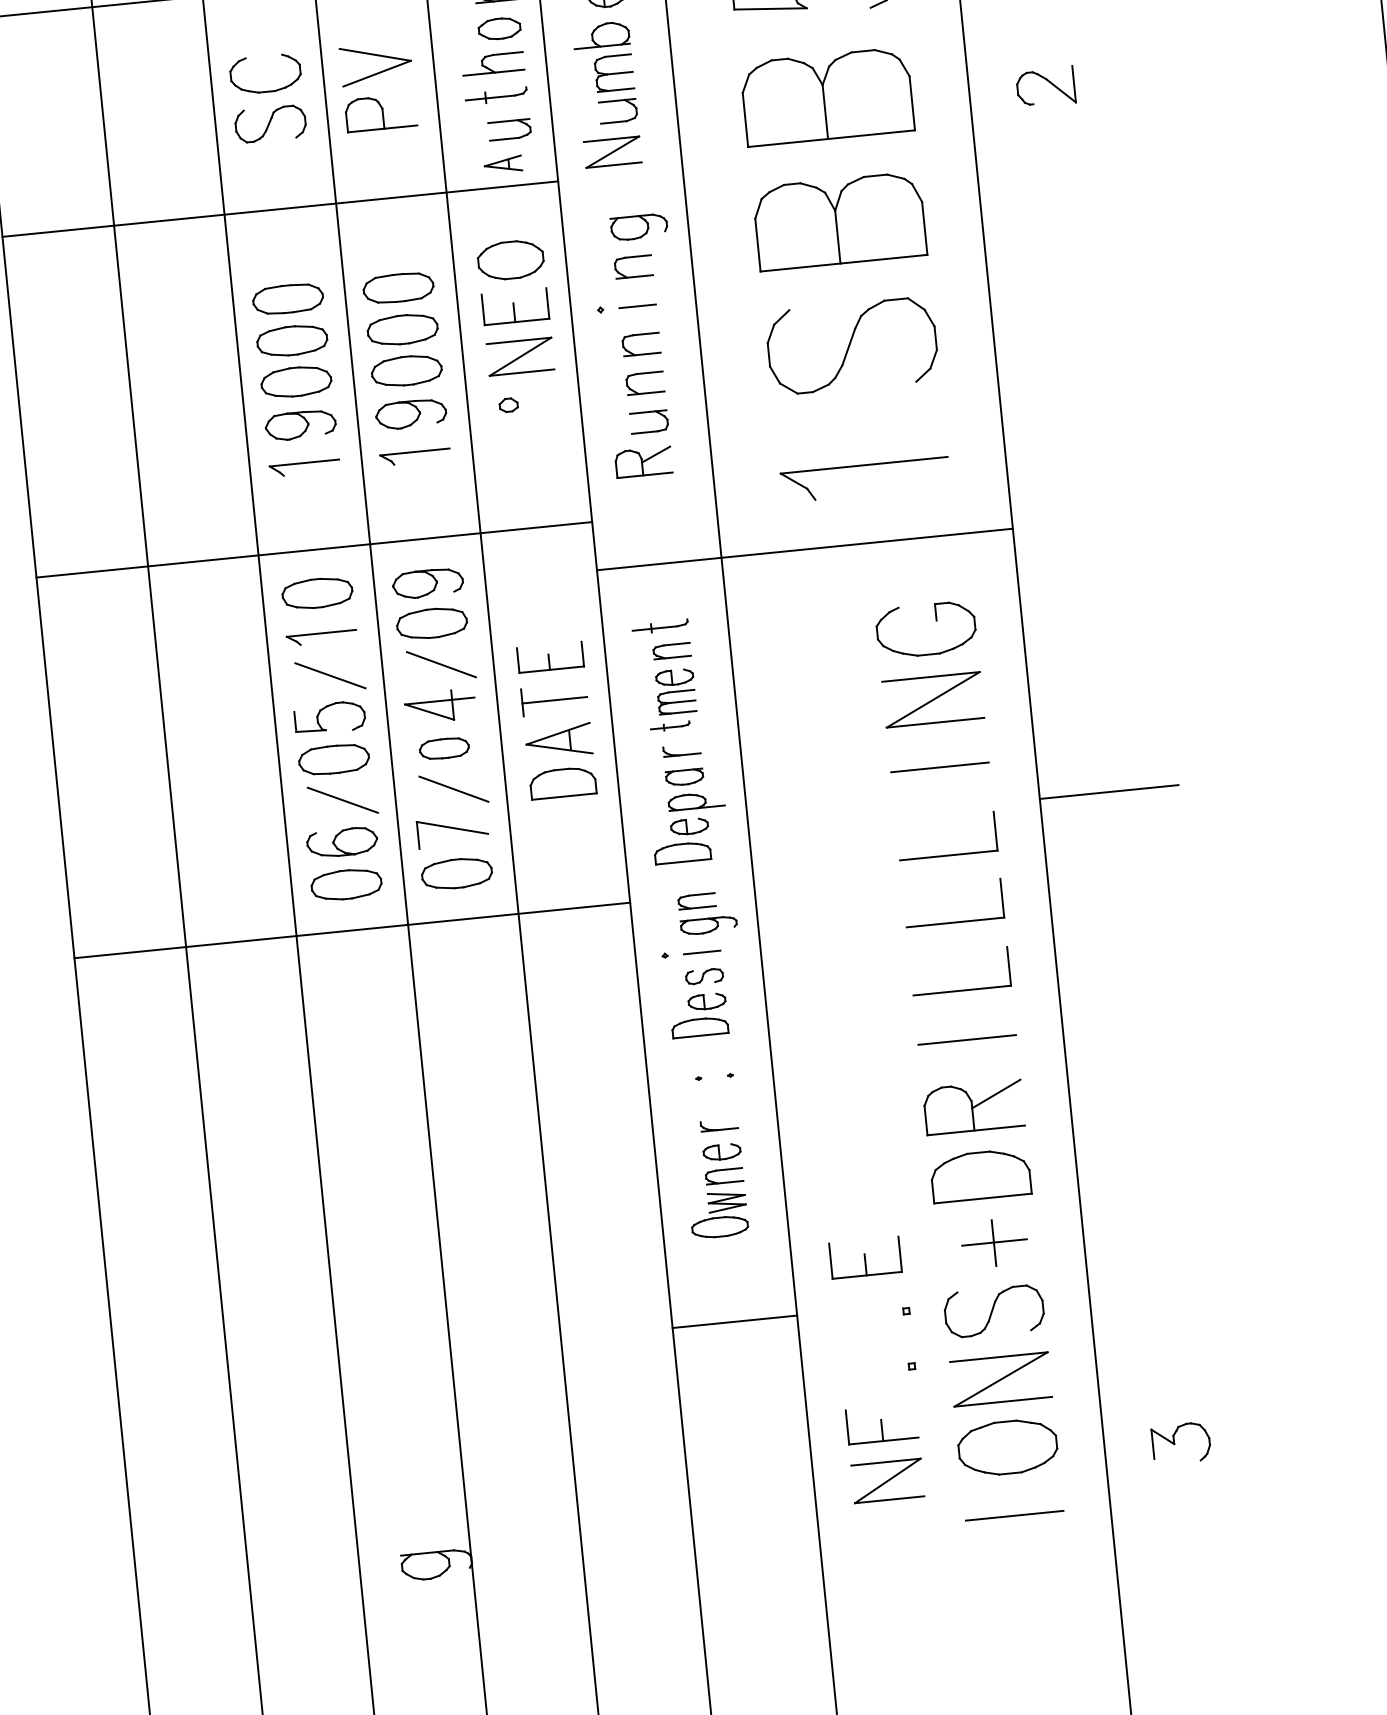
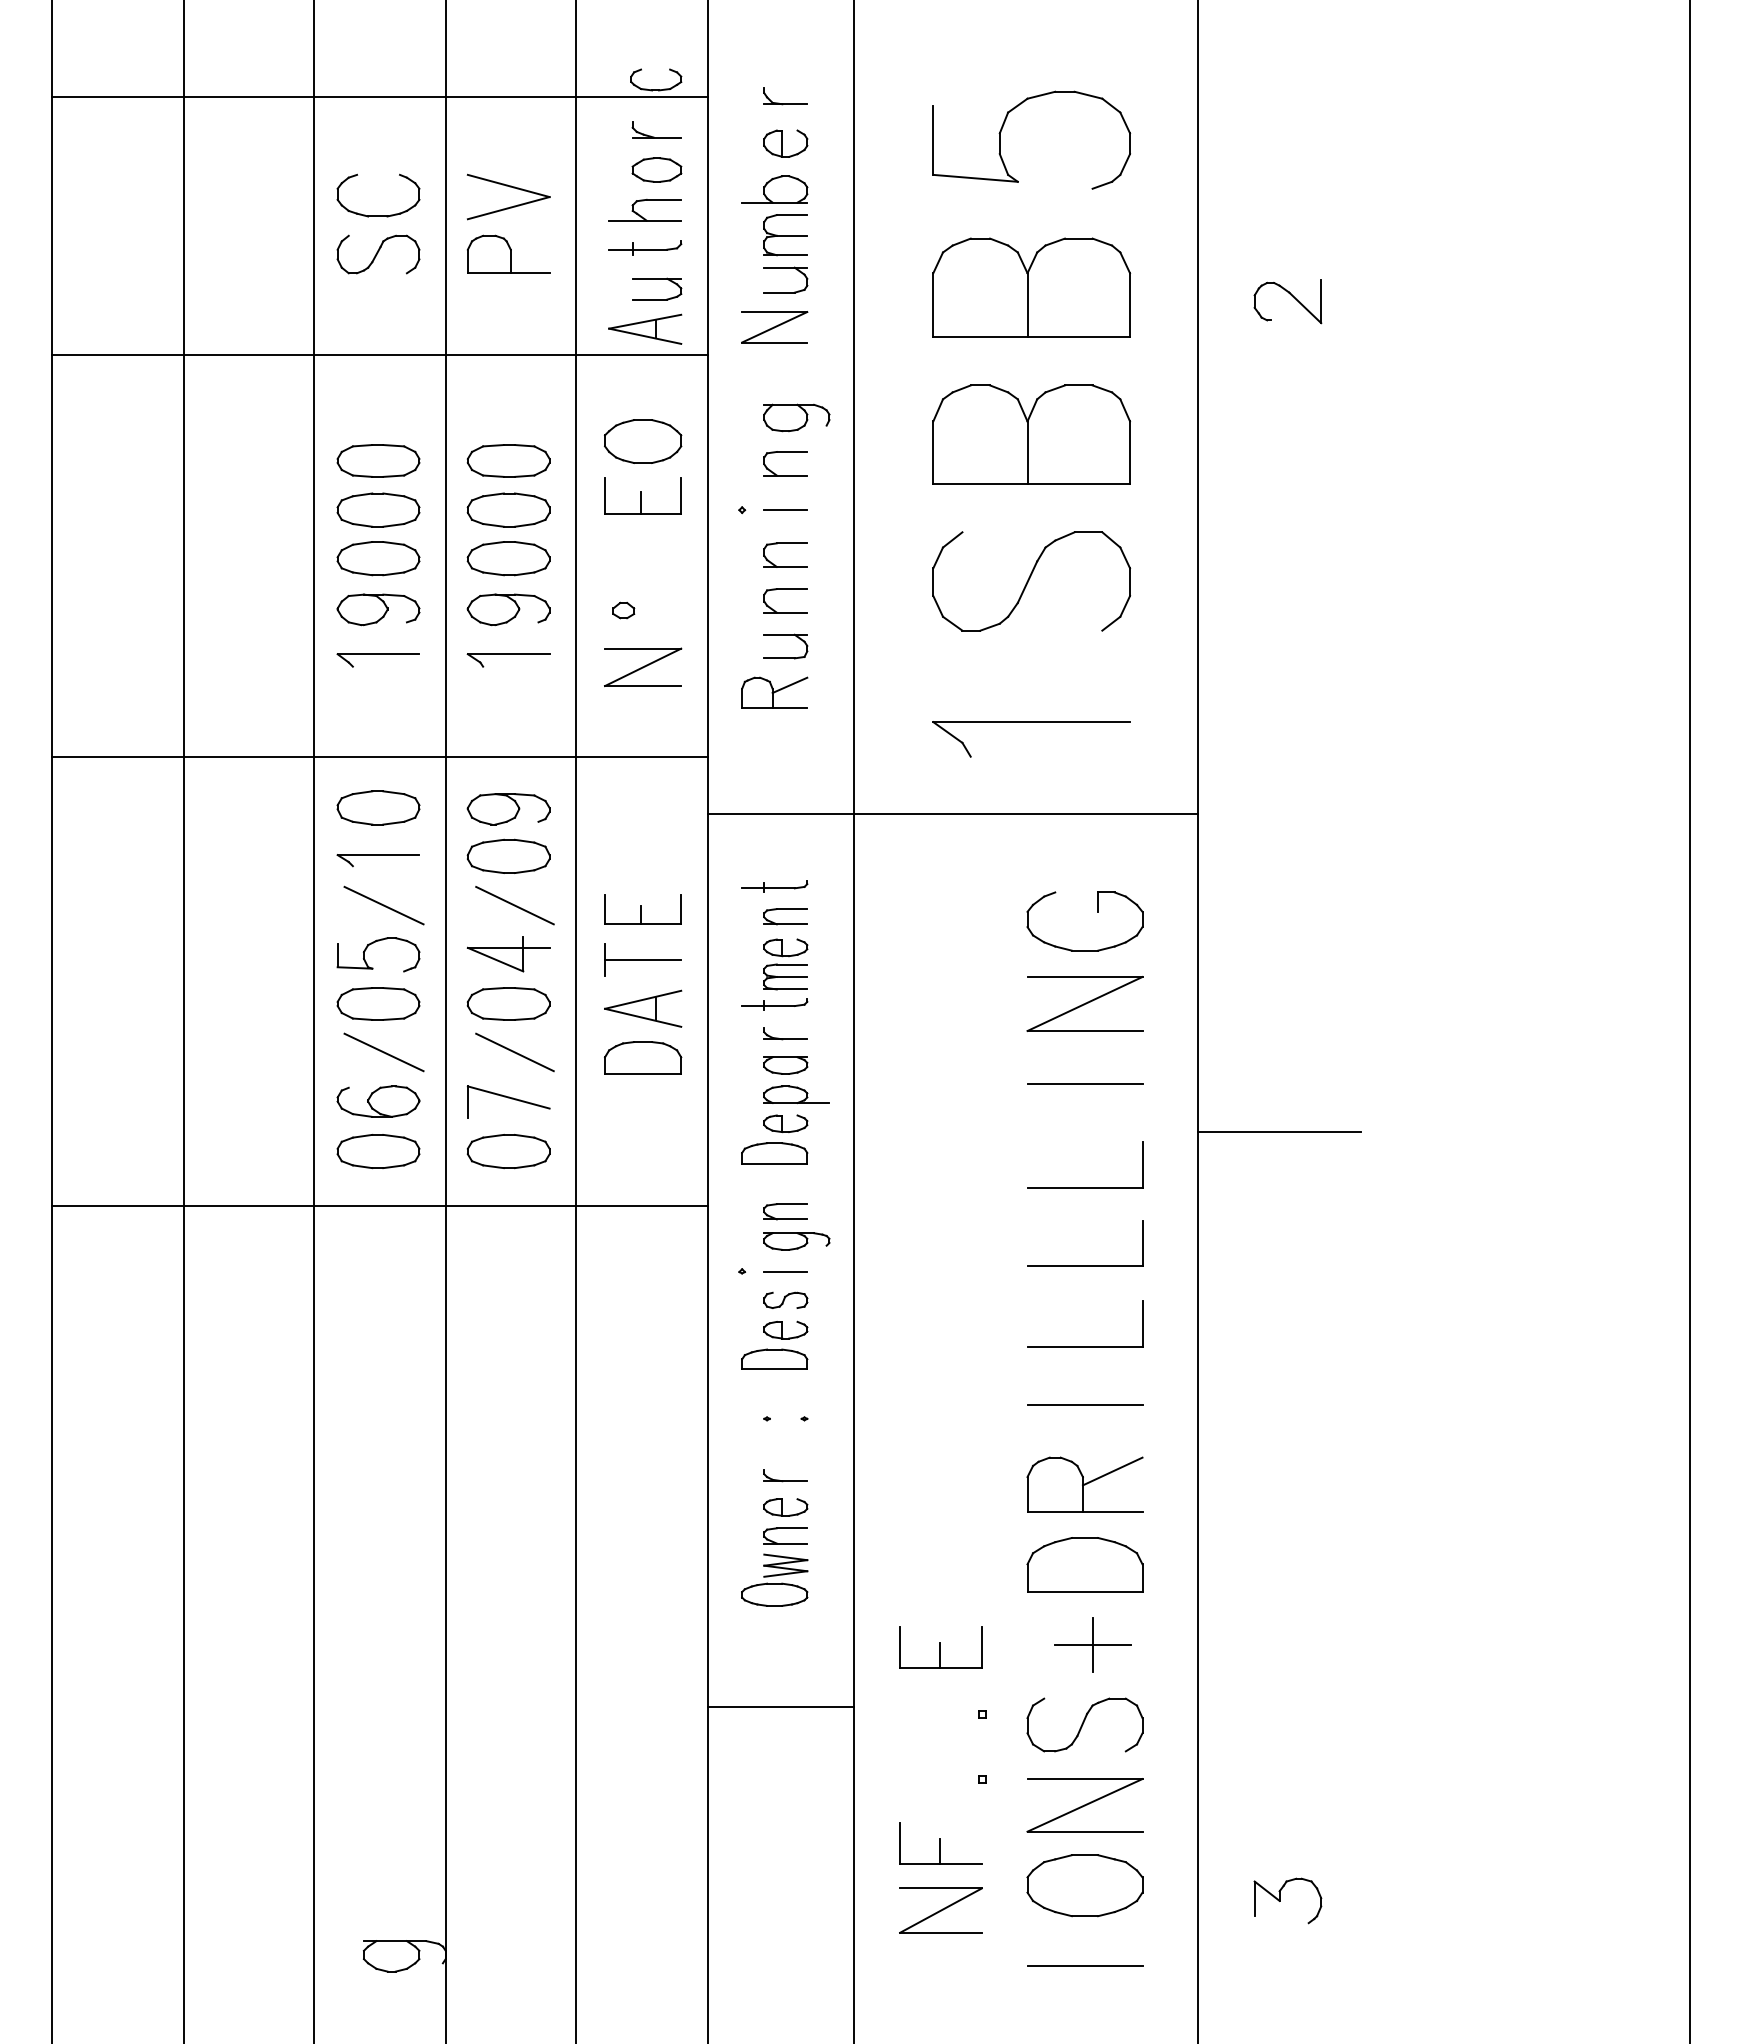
part: (503, 164) -> (645, 328), size x1.67
part: (520, 356) -> (643, 667), moved
part: (669, 726) -> (774, 1004), size x1.43
part: (444, 748) -> (508, 1003), size x1.43

